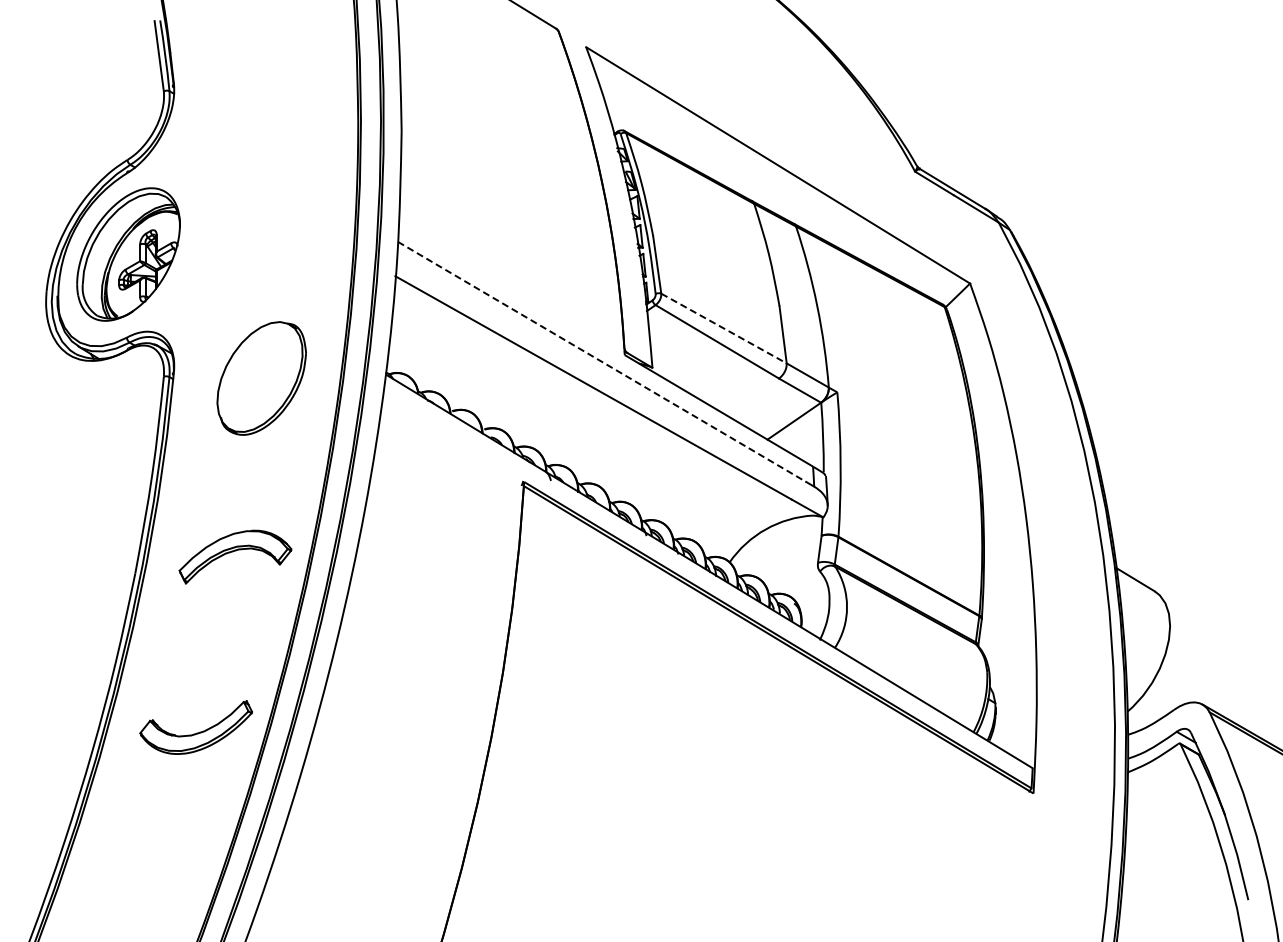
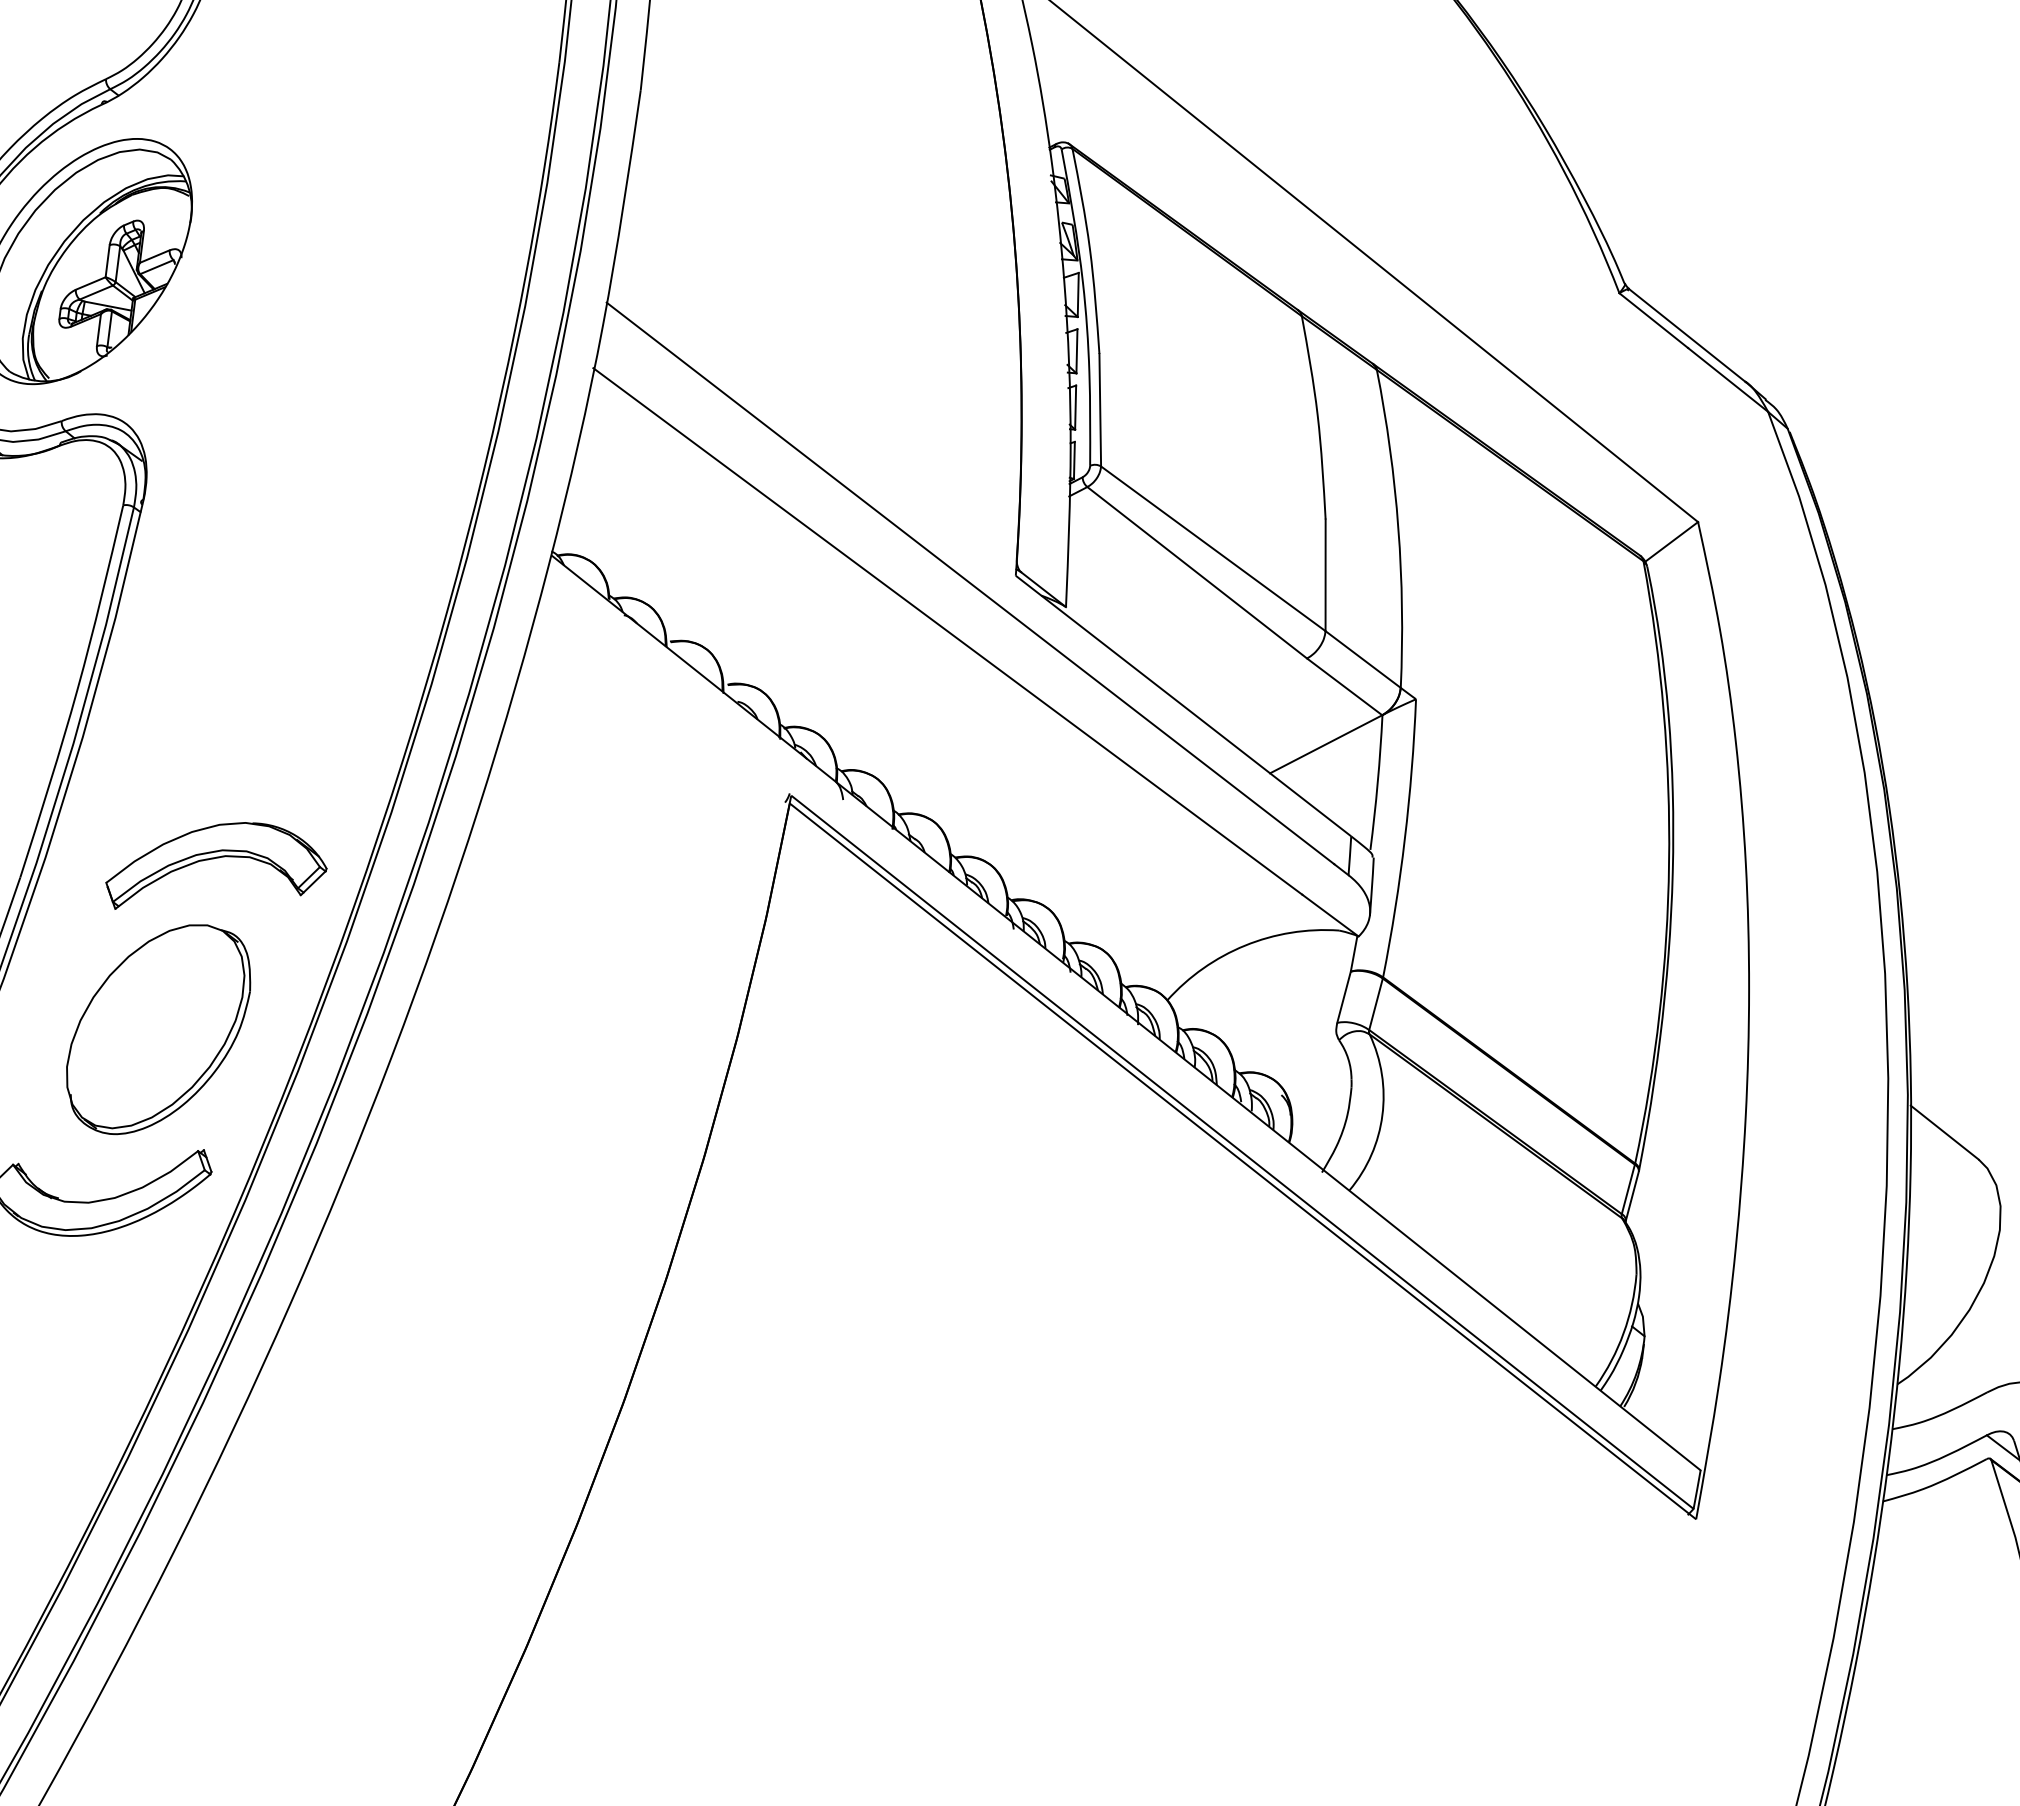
line: (724, 328) -> (1214, 548), dashed -> solid
line: (602, 361) -> (971, 582), dashed -> solid
part: (261, 378) -> (157, 1029), moved

